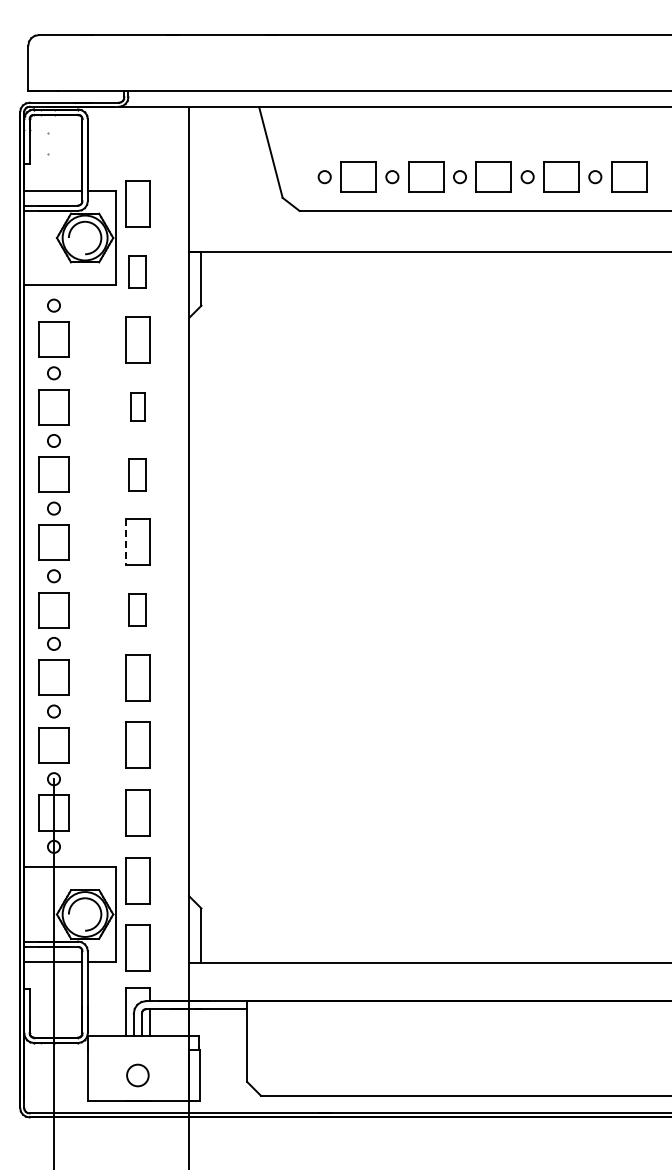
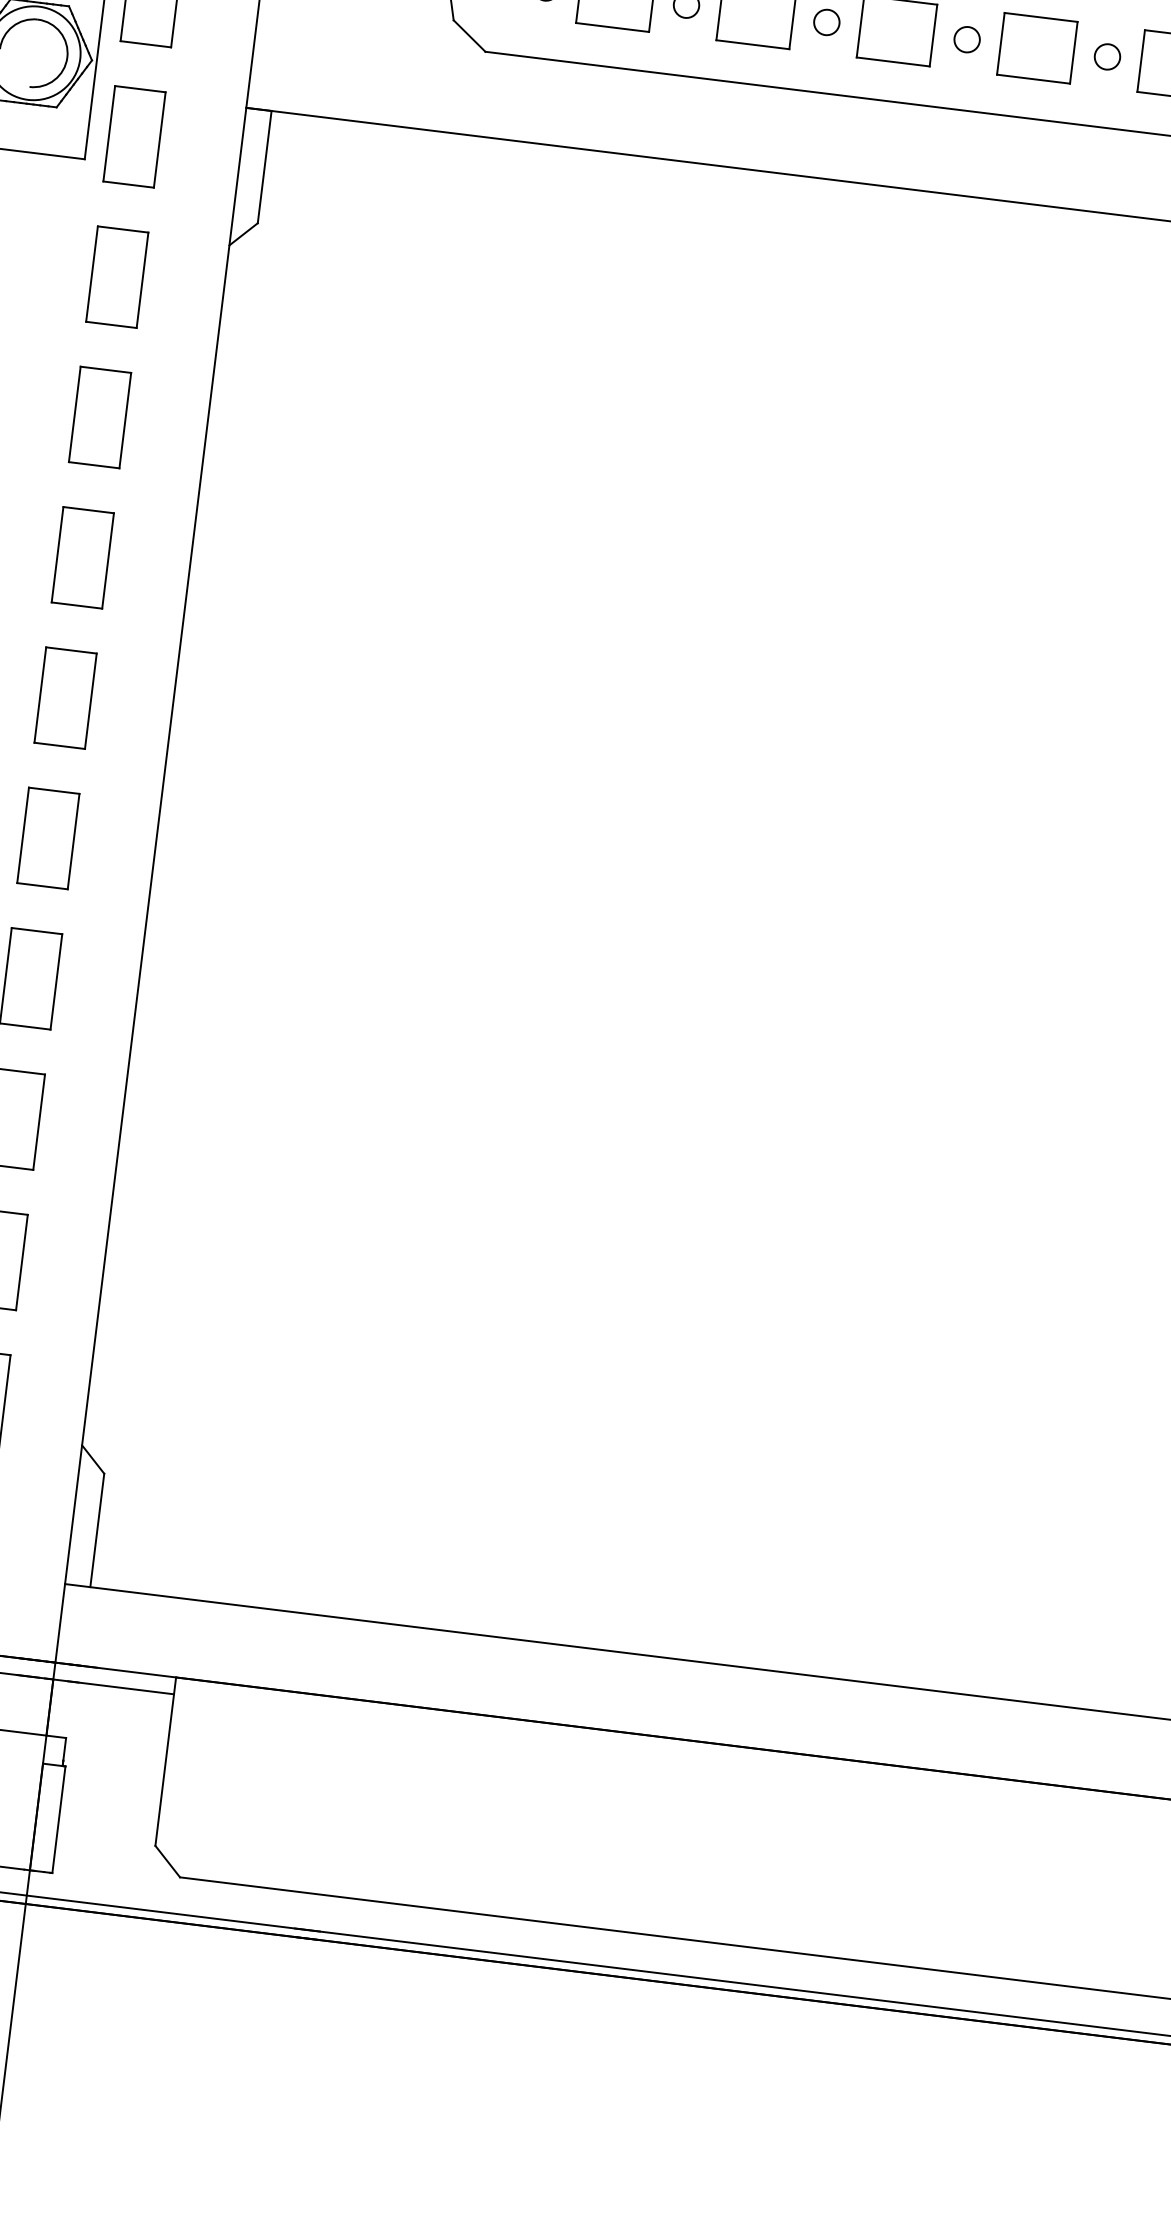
part: (137, 271) -> (133, 136), size x1.43
part: (137, 406) -> (99, 416), size x1.67
part: (137, 474) -> (82, 557), size x1.43
line: (125, 542) -> (39, 695), dashed -> solid
part: (137, 609) -> (47, 837), size x1.43

